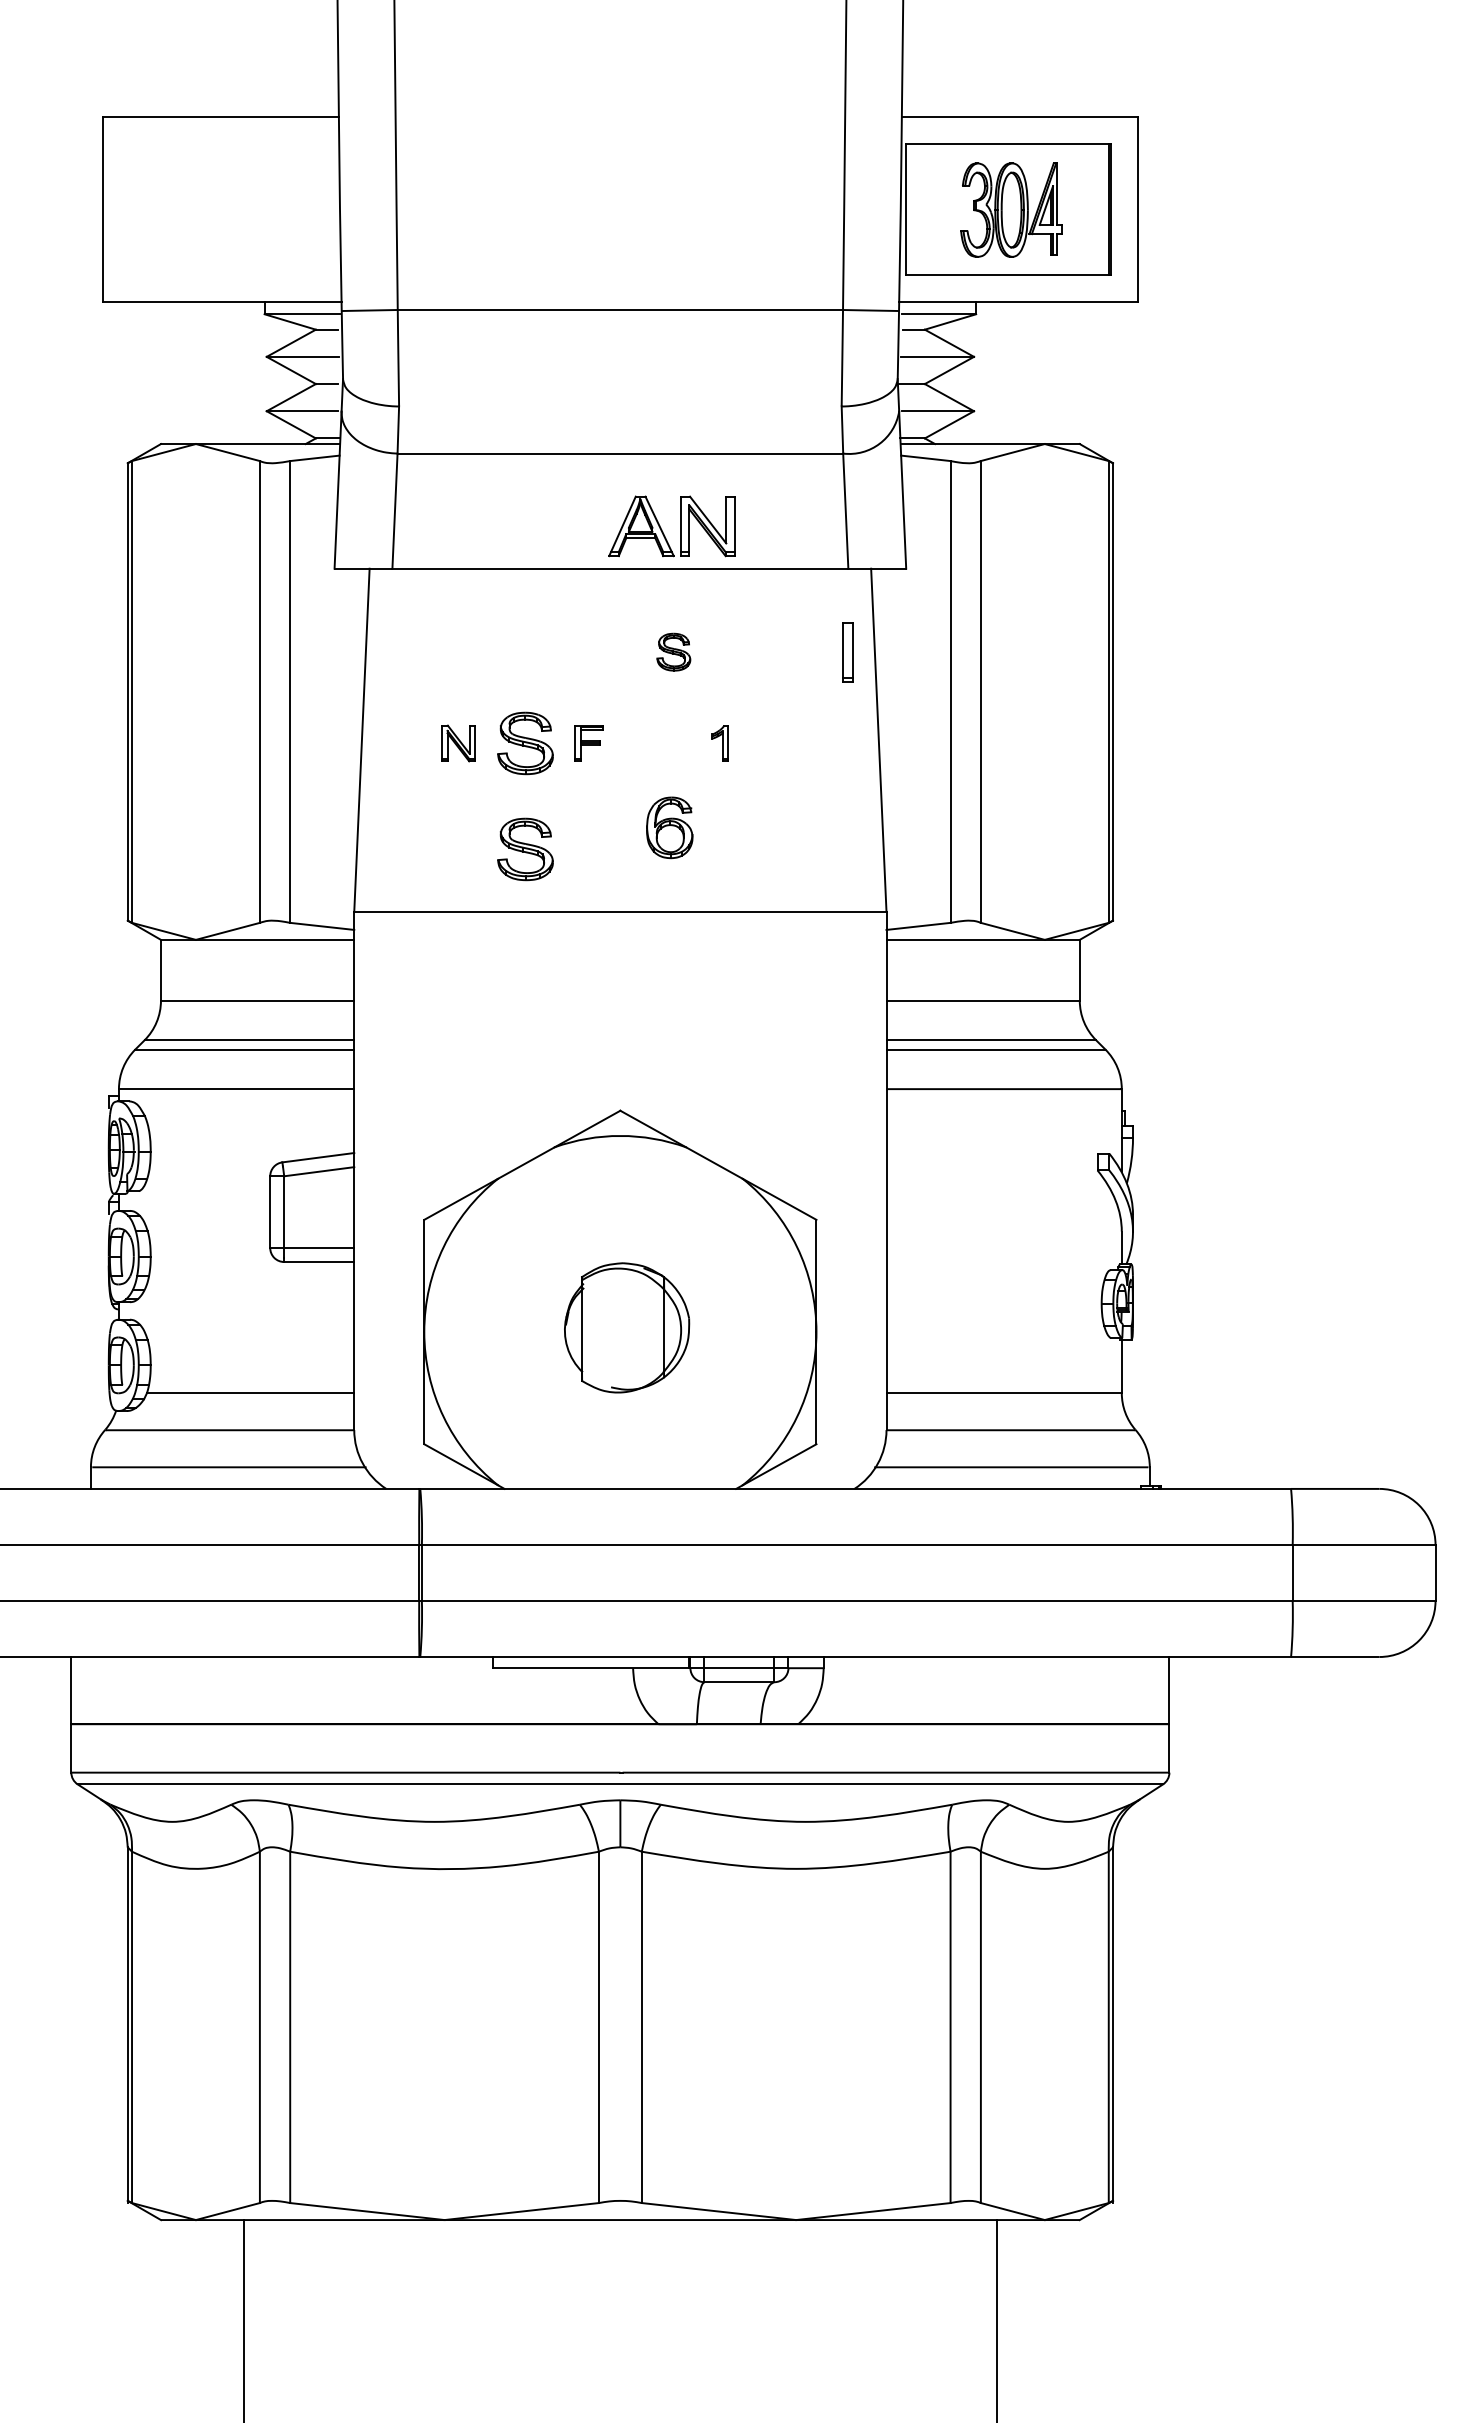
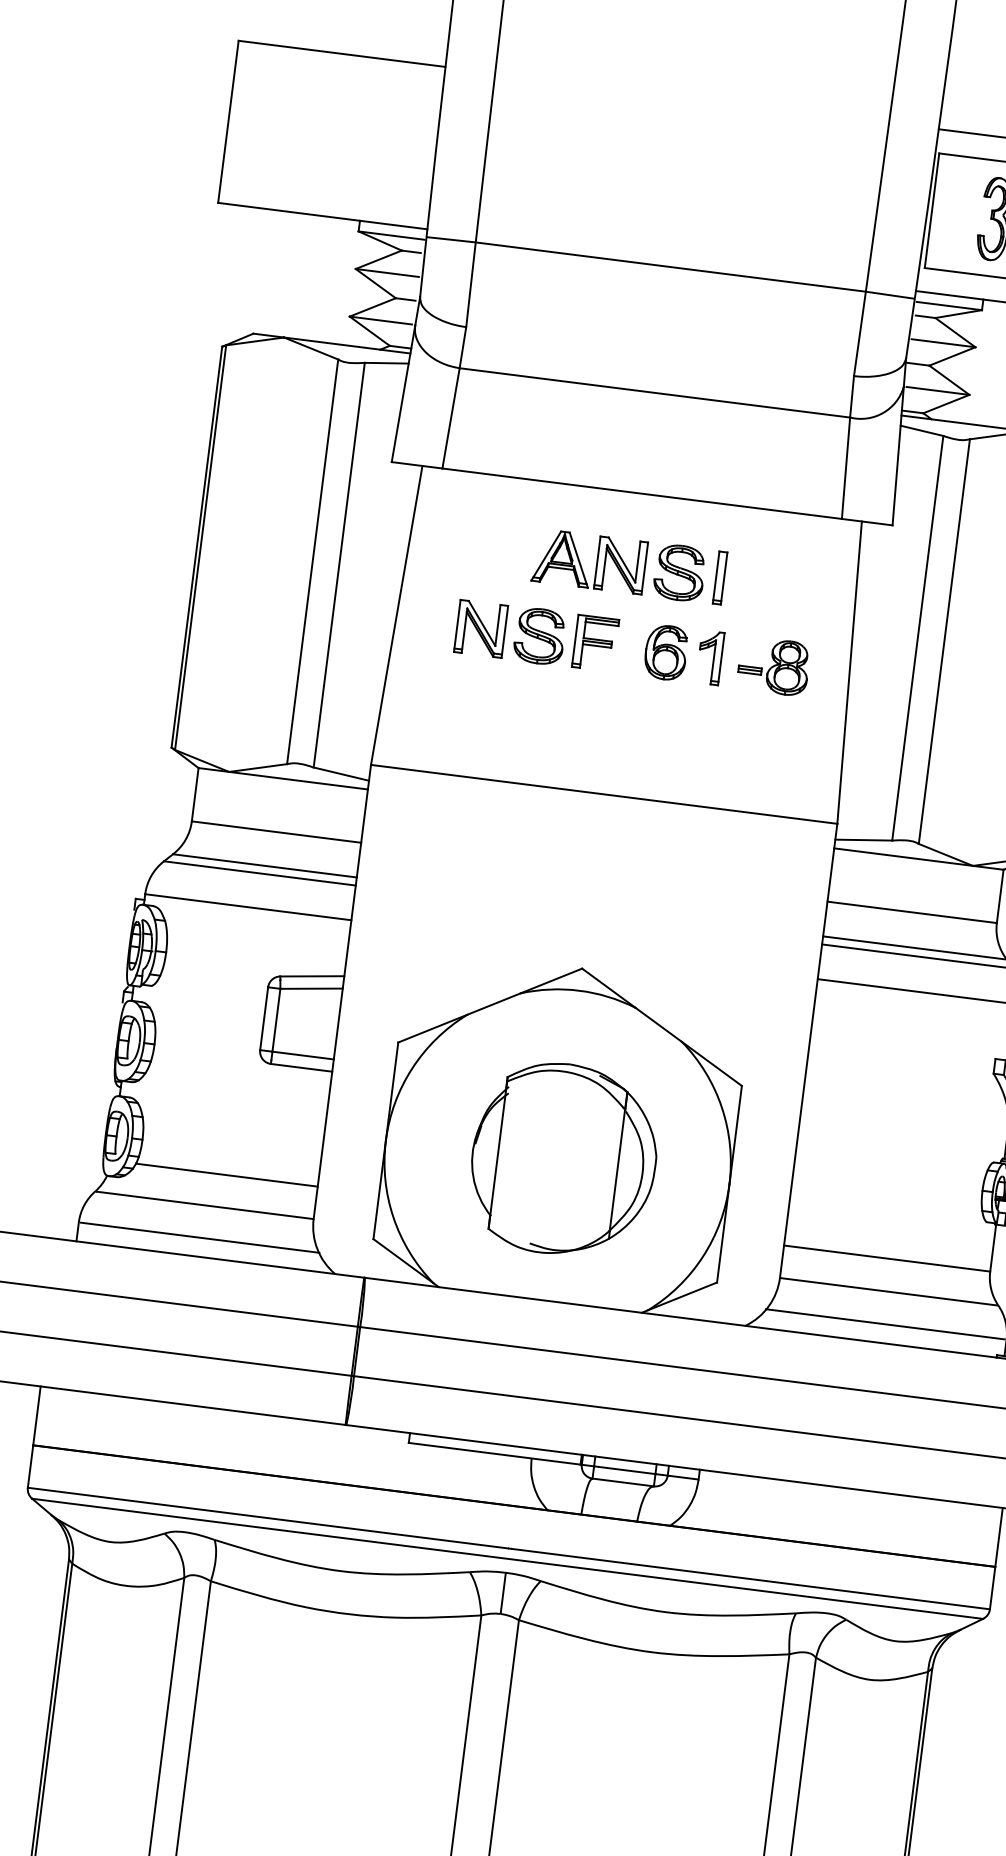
part: (680, 526) -> (597, 562), moved
part: (673, 651) -> (679, 572), size x1.67
part: (847, 652) -> (719, 578), moved
part: (458, 743) -> (480, 628), size x1.67
part: (589, 743) -> (595, 643), size x1.67
part: (719, 743) -> (709, 657), size x1.67
part: (792, 743) -> (773, 665), added
part: (669, 827) -> (665, 652), moved
part: (525, 849) -> (527, 729), removed
part: (626, 1327) -> (563, 1159), size x1.67

